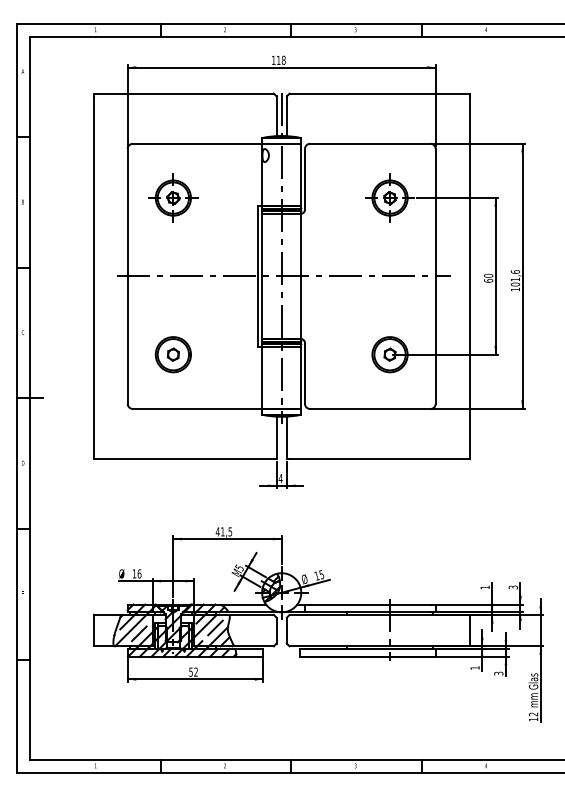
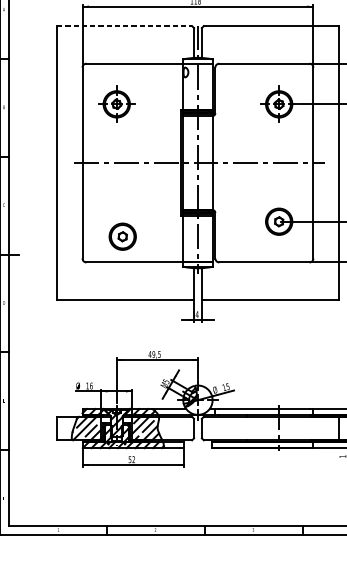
line: (184, 93) -> (125, 25), solid -> dashed
part: (172, 354) -> (122, 236), moved
text: (222, 531) -> (153, 354), 41,5 -> 49,5

